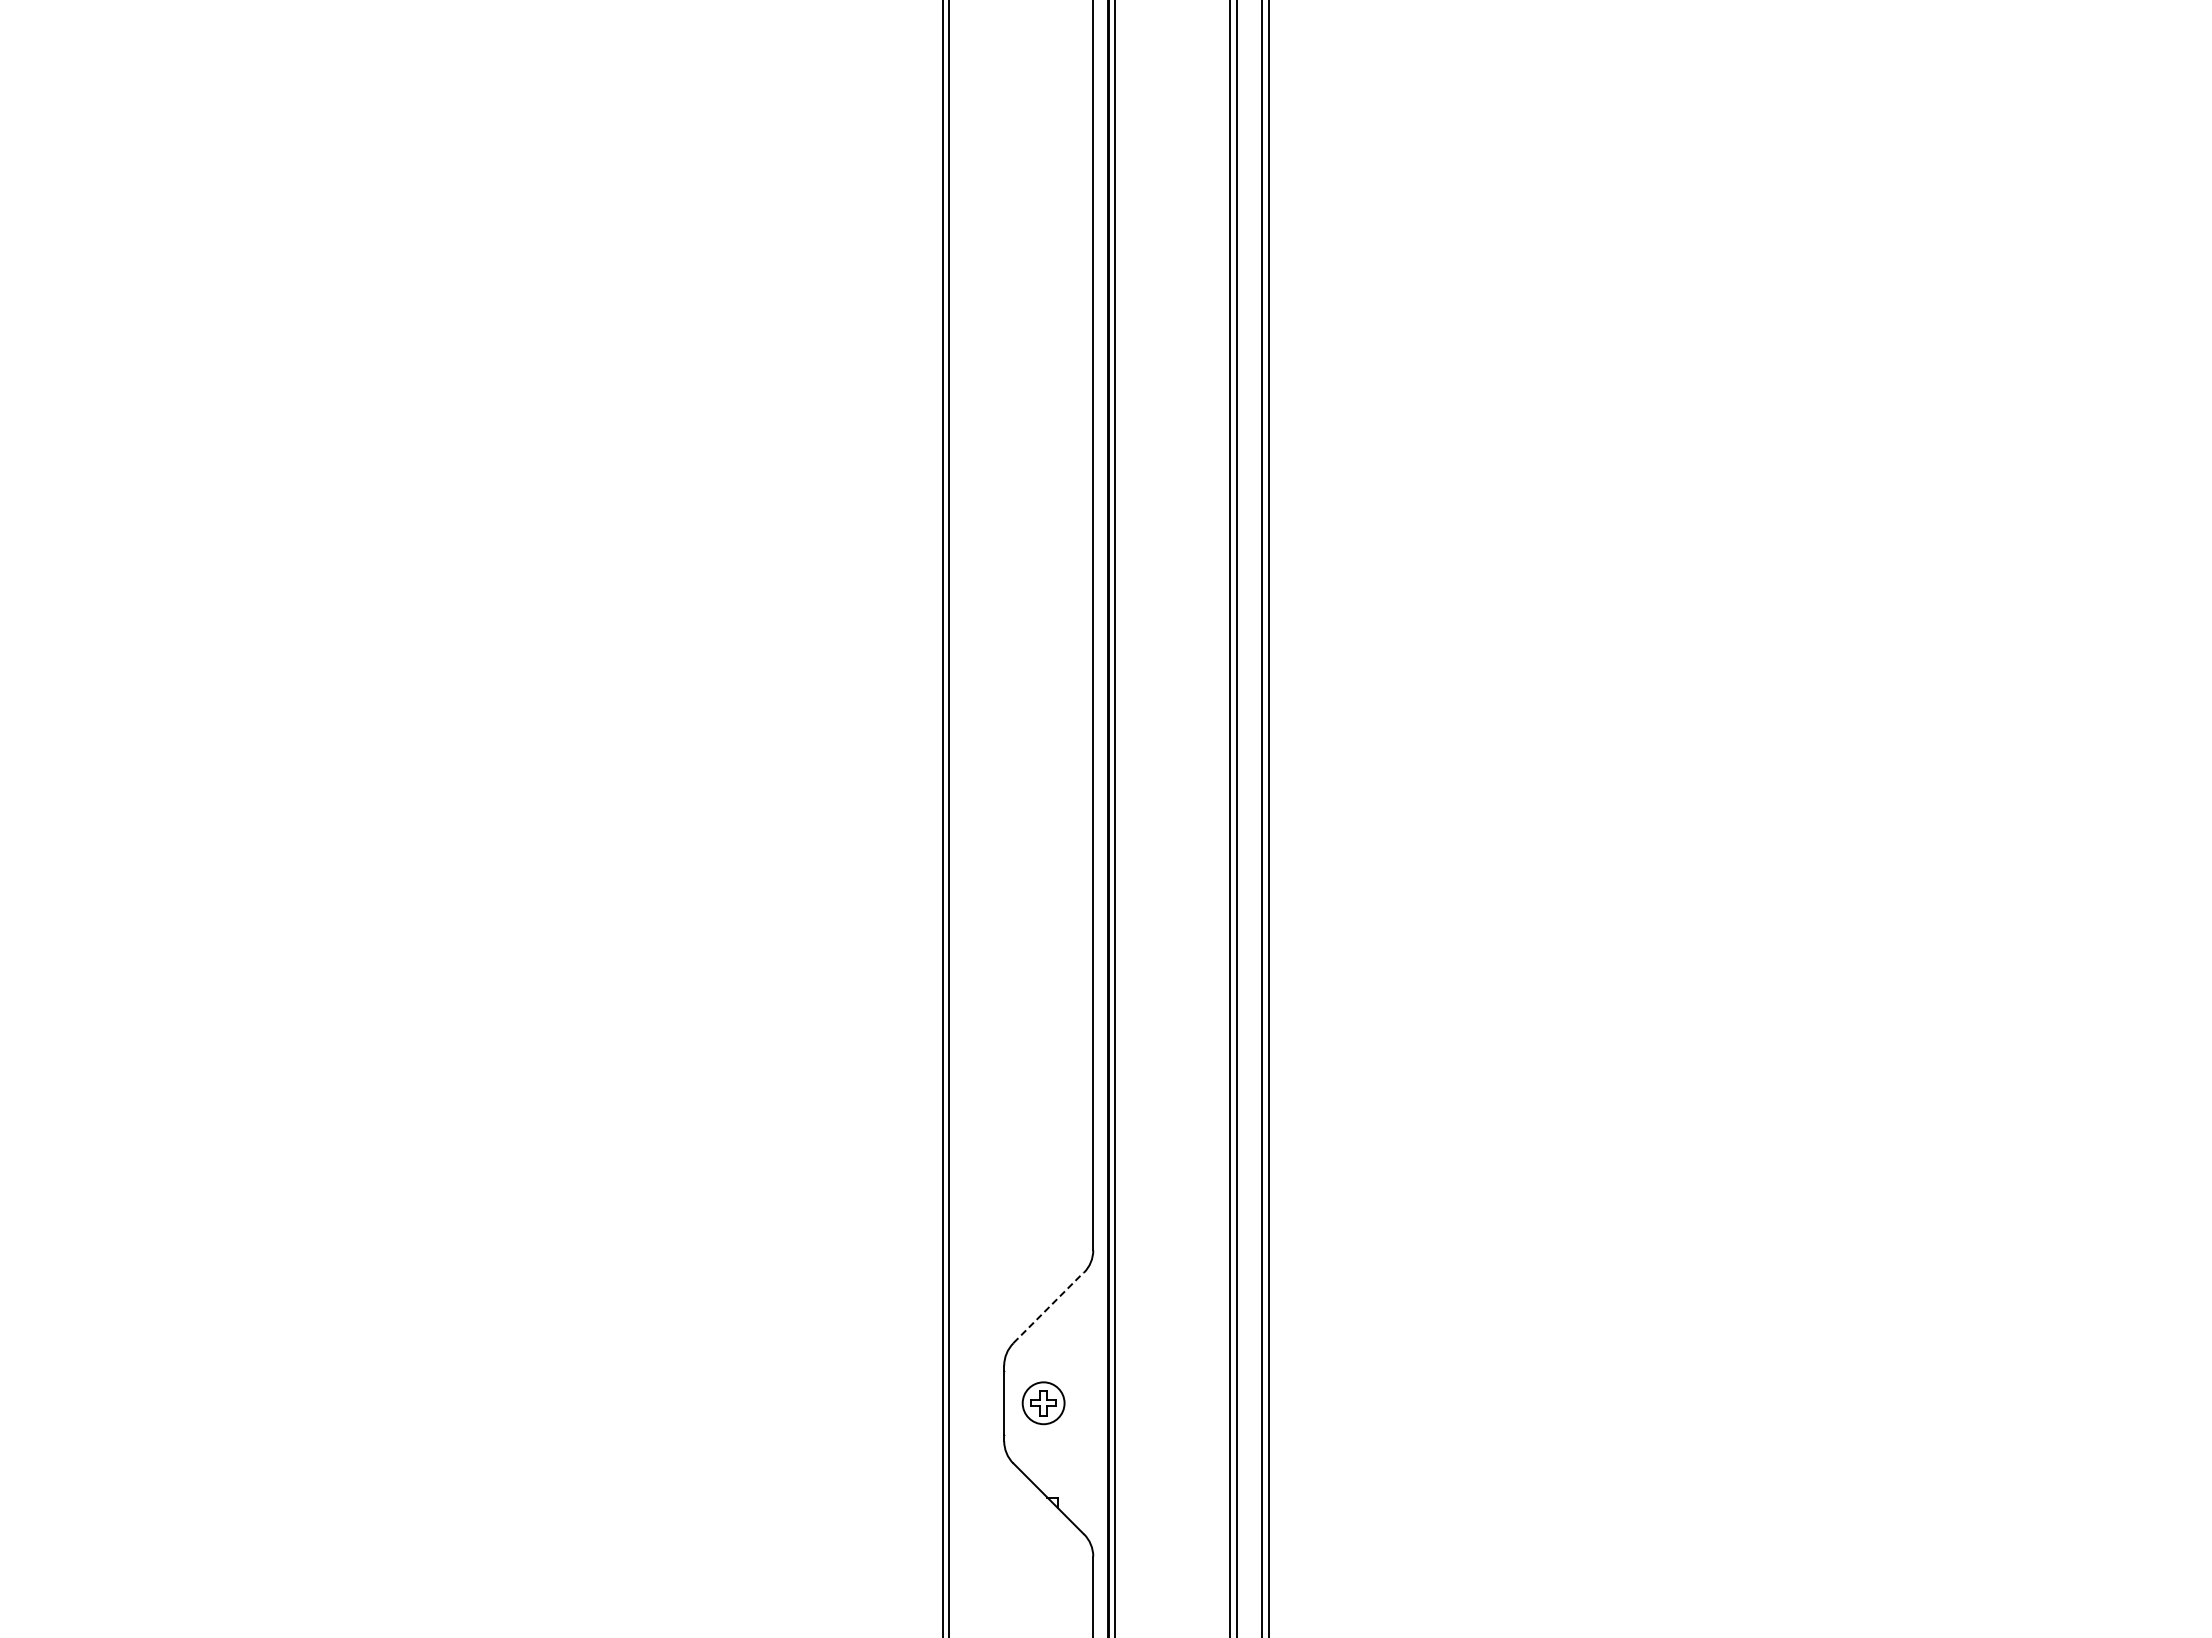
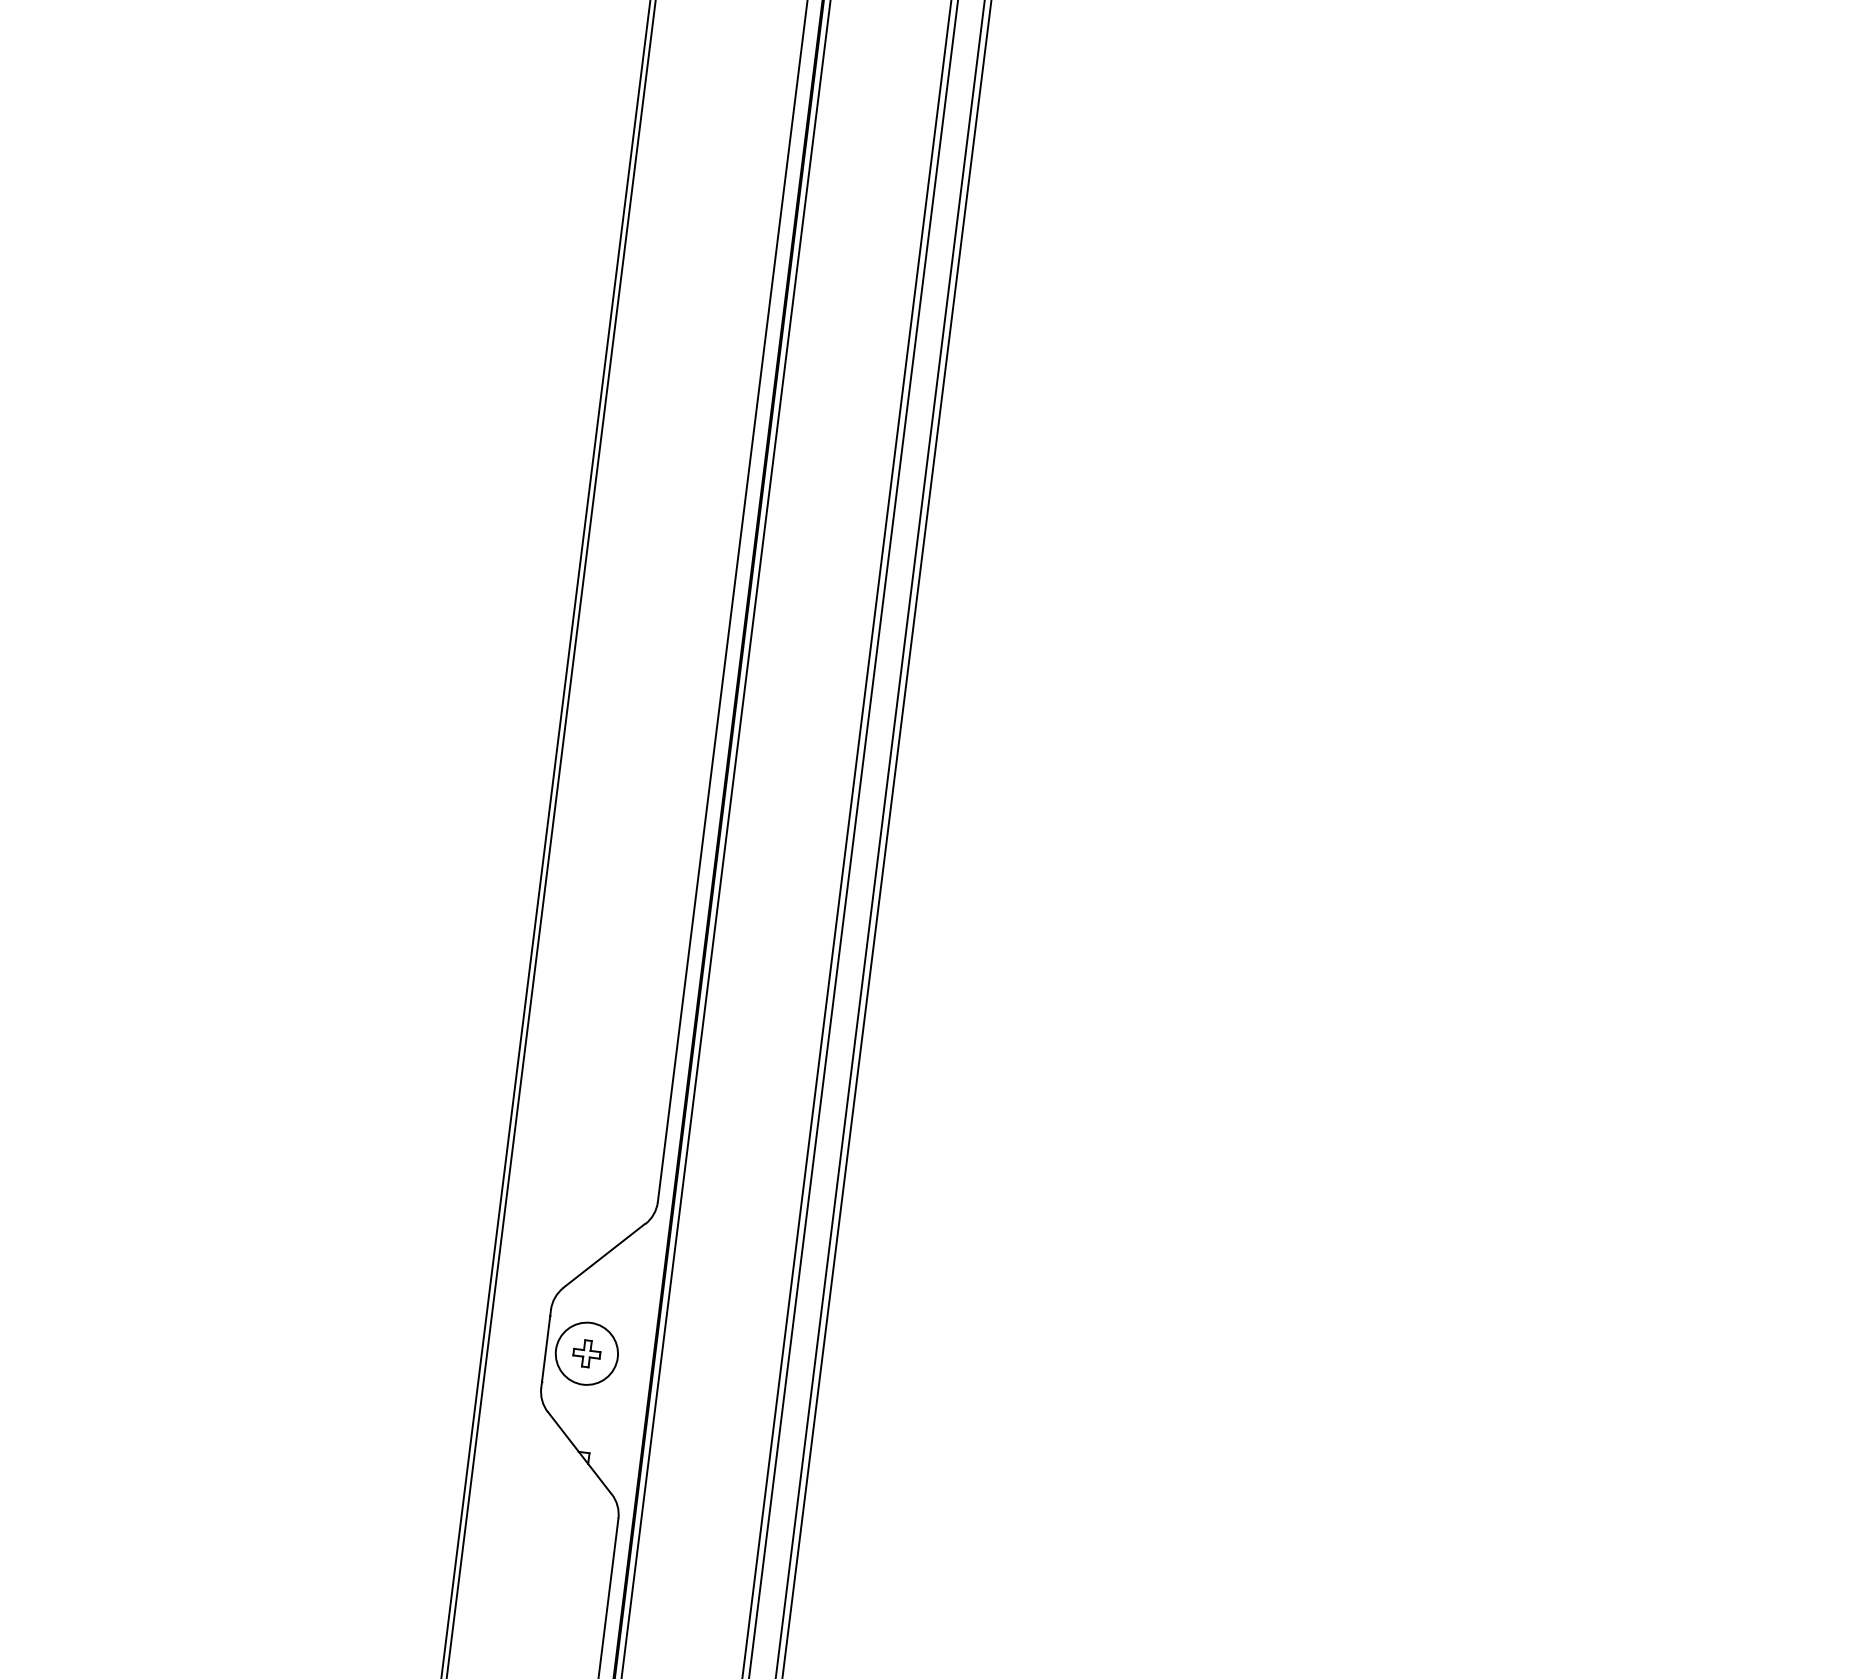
line: (1048, 1307) -> (604, 1255), dashed -> solid
circle: (1043, 1403) -> (586, 1353), size x1.43

